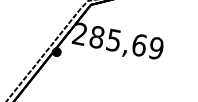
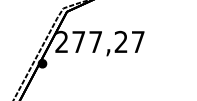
text: (126, 42) -> (108, 41), 285,69 -> 277,27

